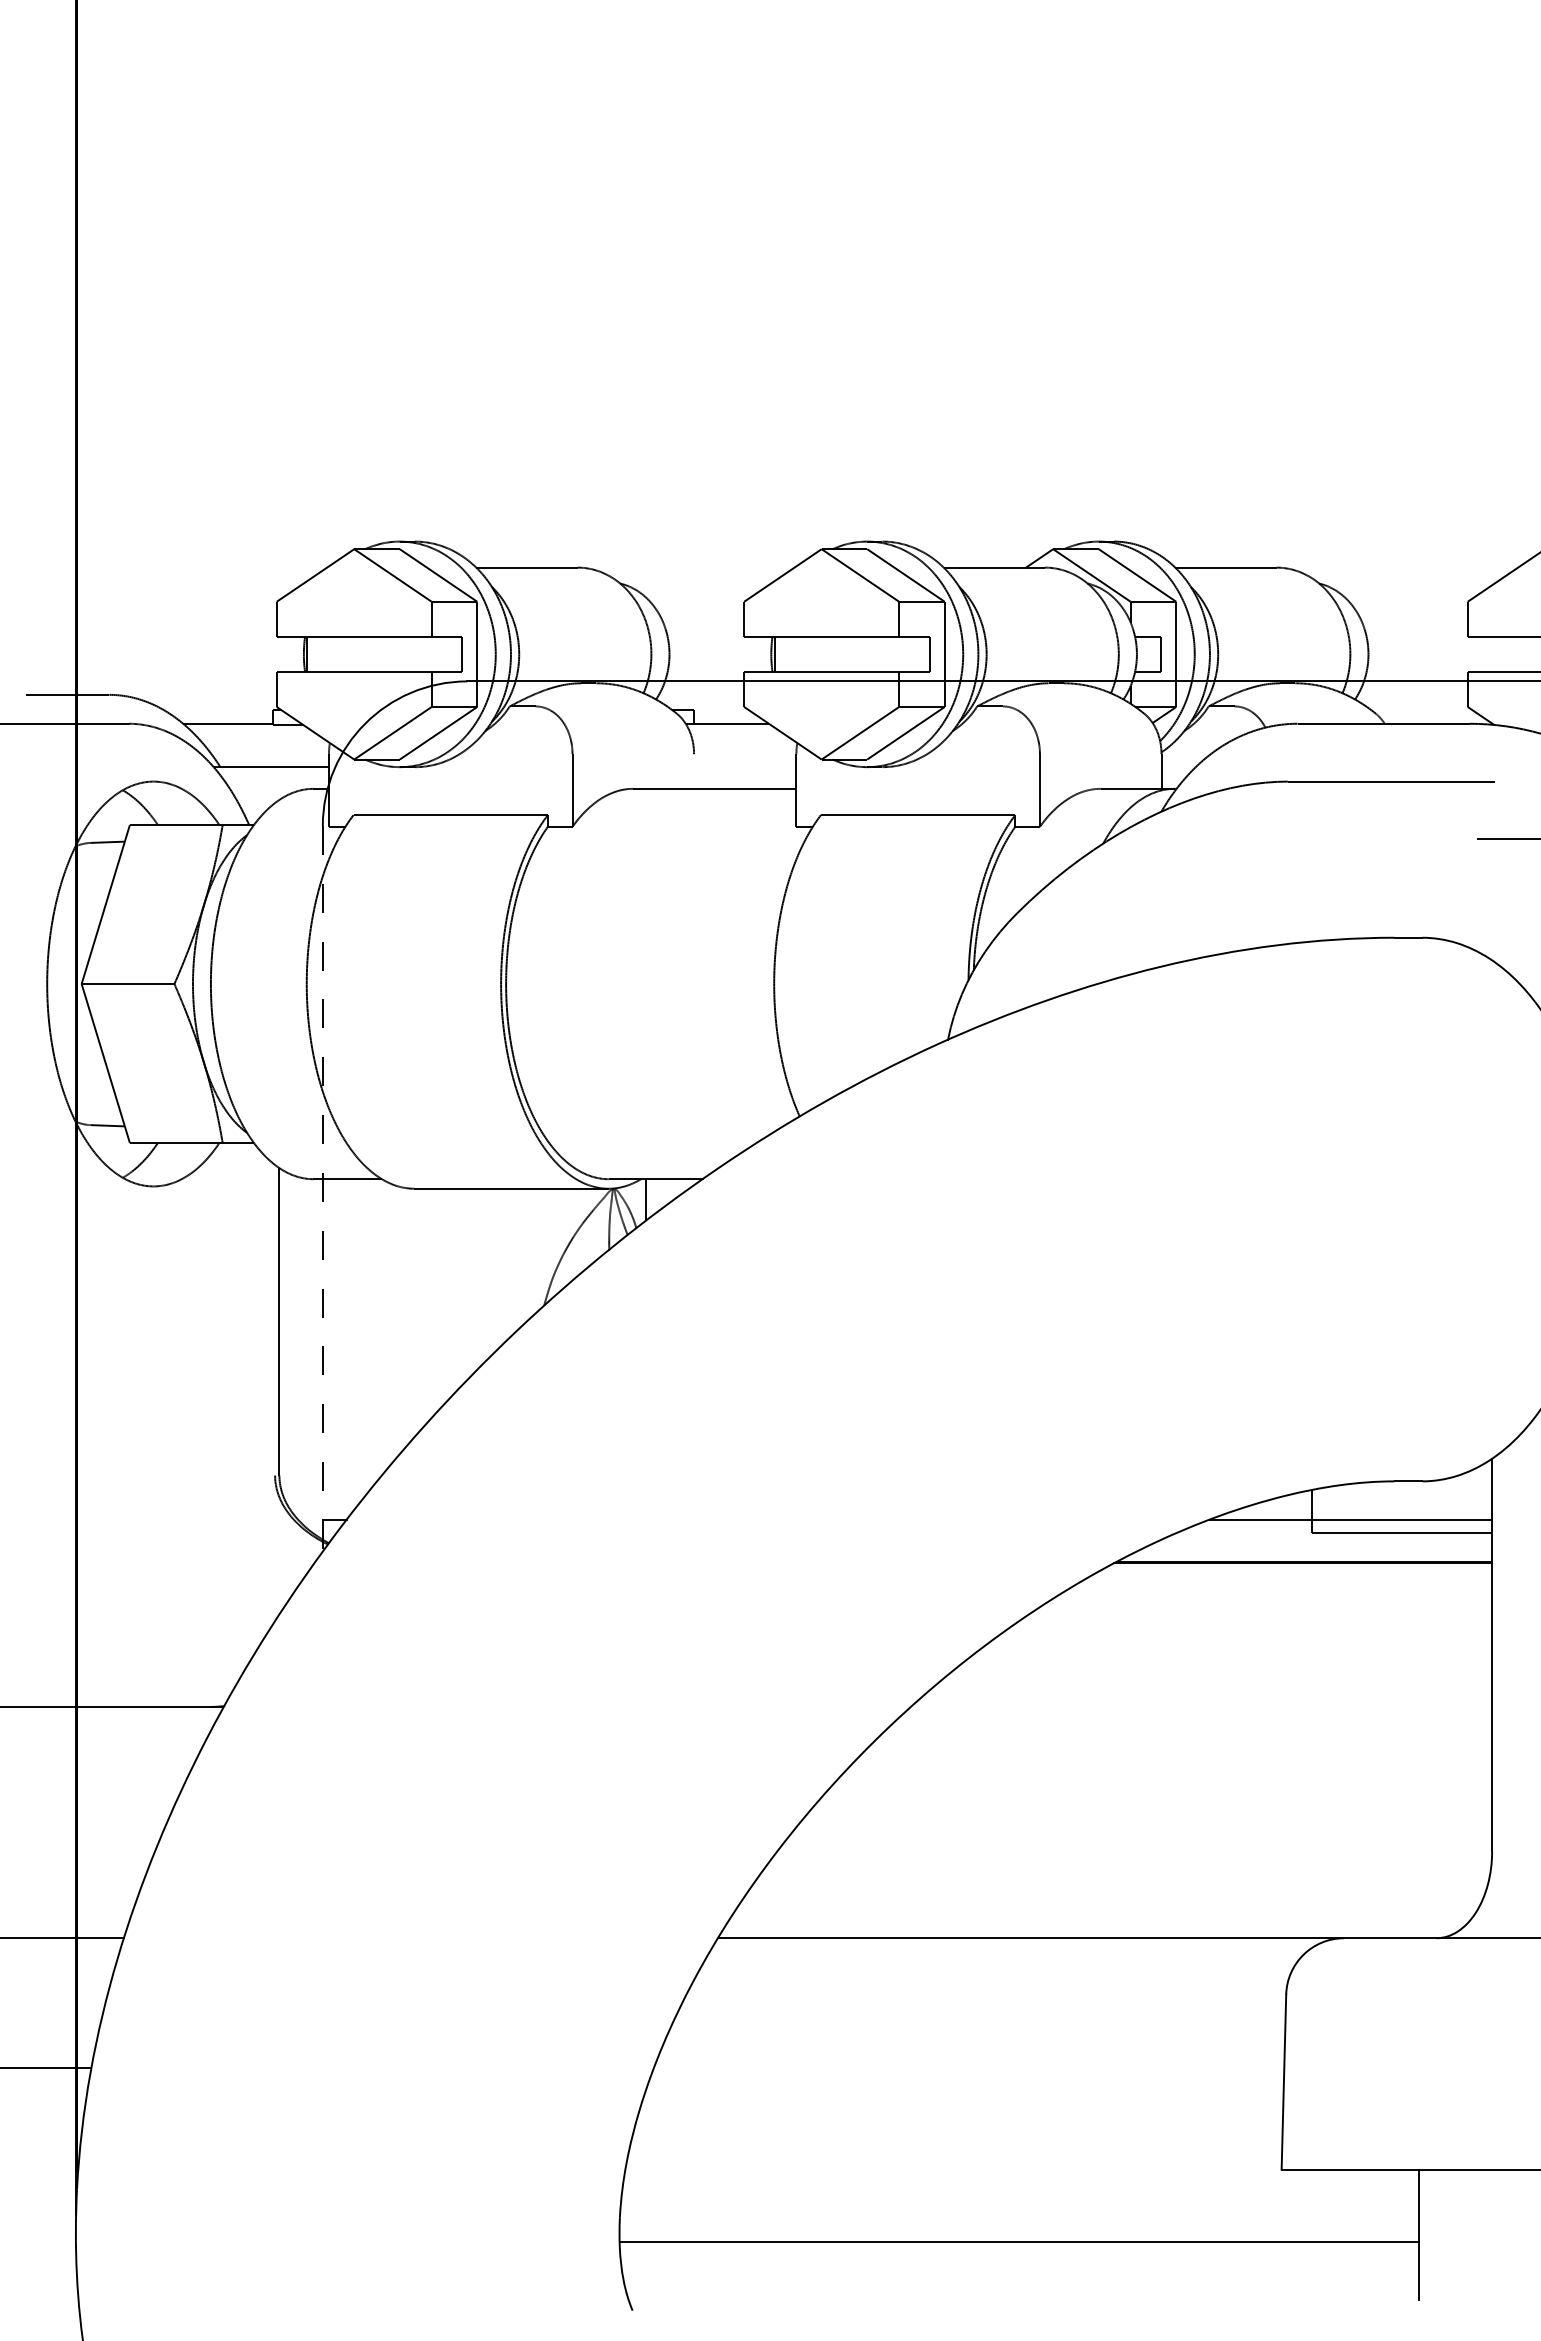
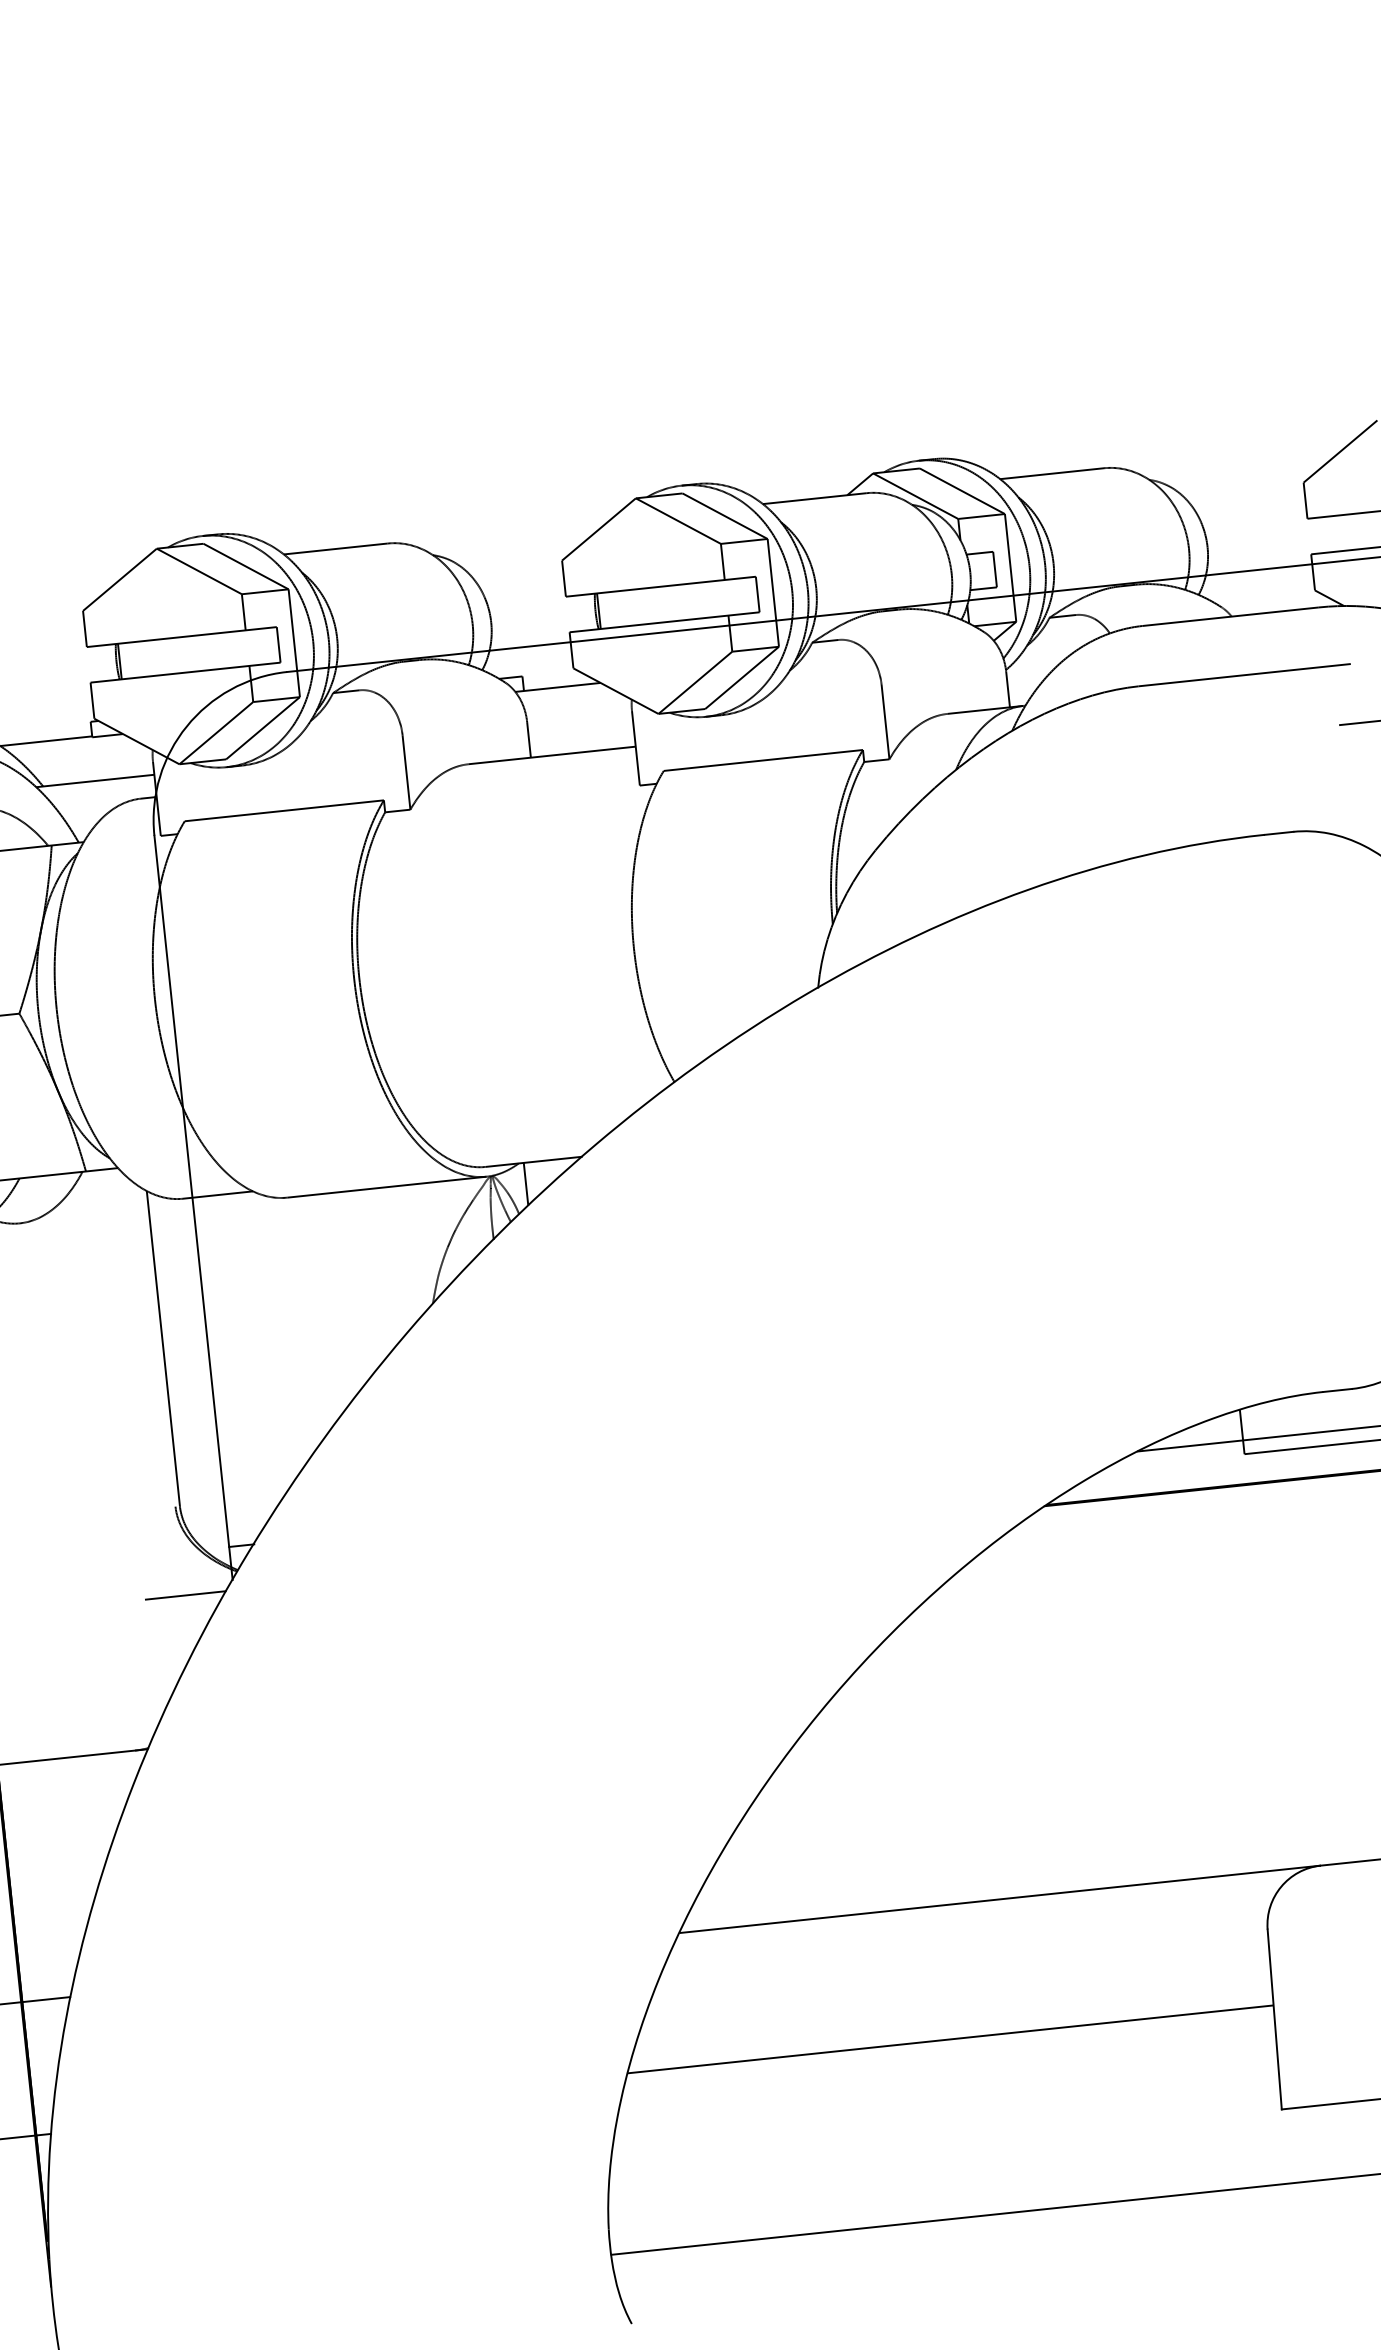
line: (694, 771) -> (529, 739), added
line: (322, 1189) -> (193, 1208), dashed -> solid
line: (275, 1562) -> (185, 1595), added
line: (969, 2068) -> (951, 2039), added

